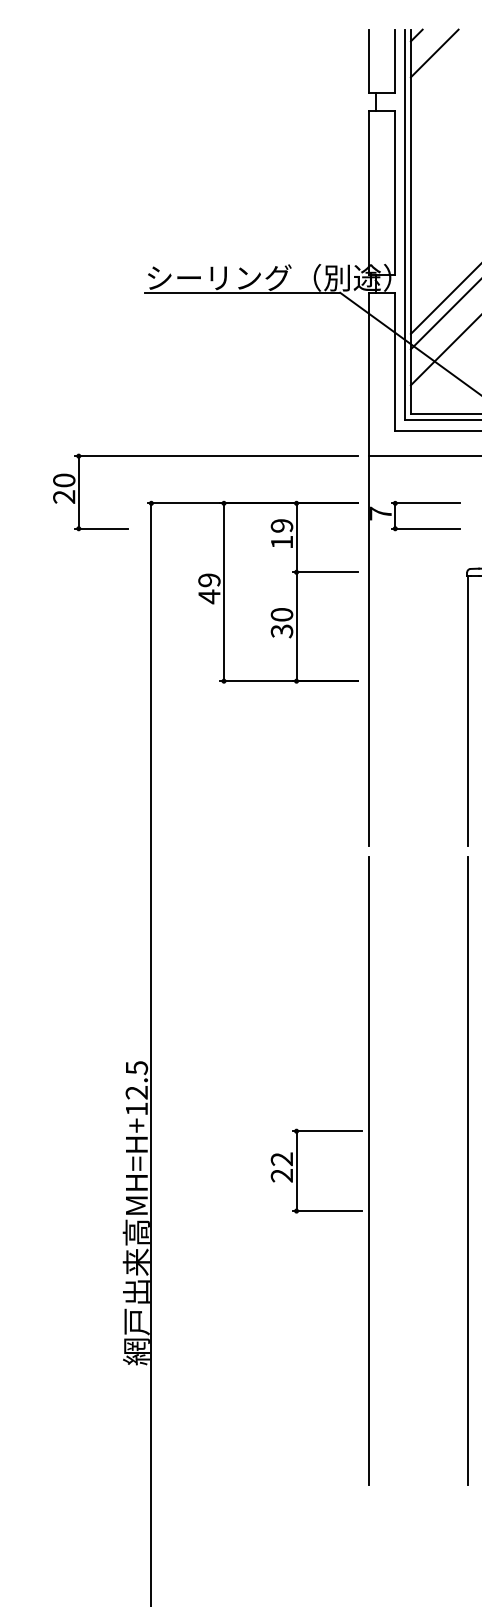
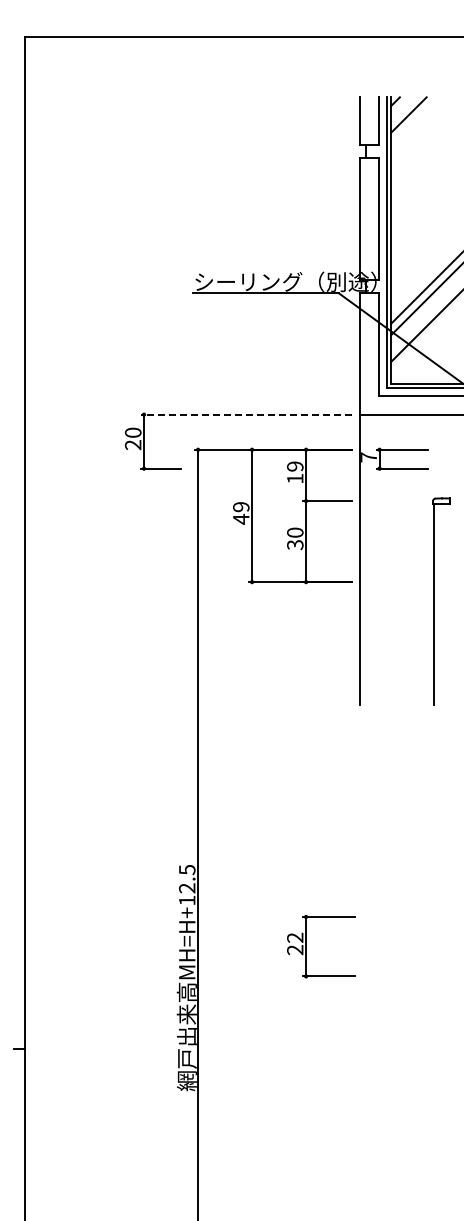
line: (216, 455) -> (246, 414), solid -> dashed
line: (369, 1170) -> (360, 946), removed
line: (467, 1170) -> (433, 946), removed

